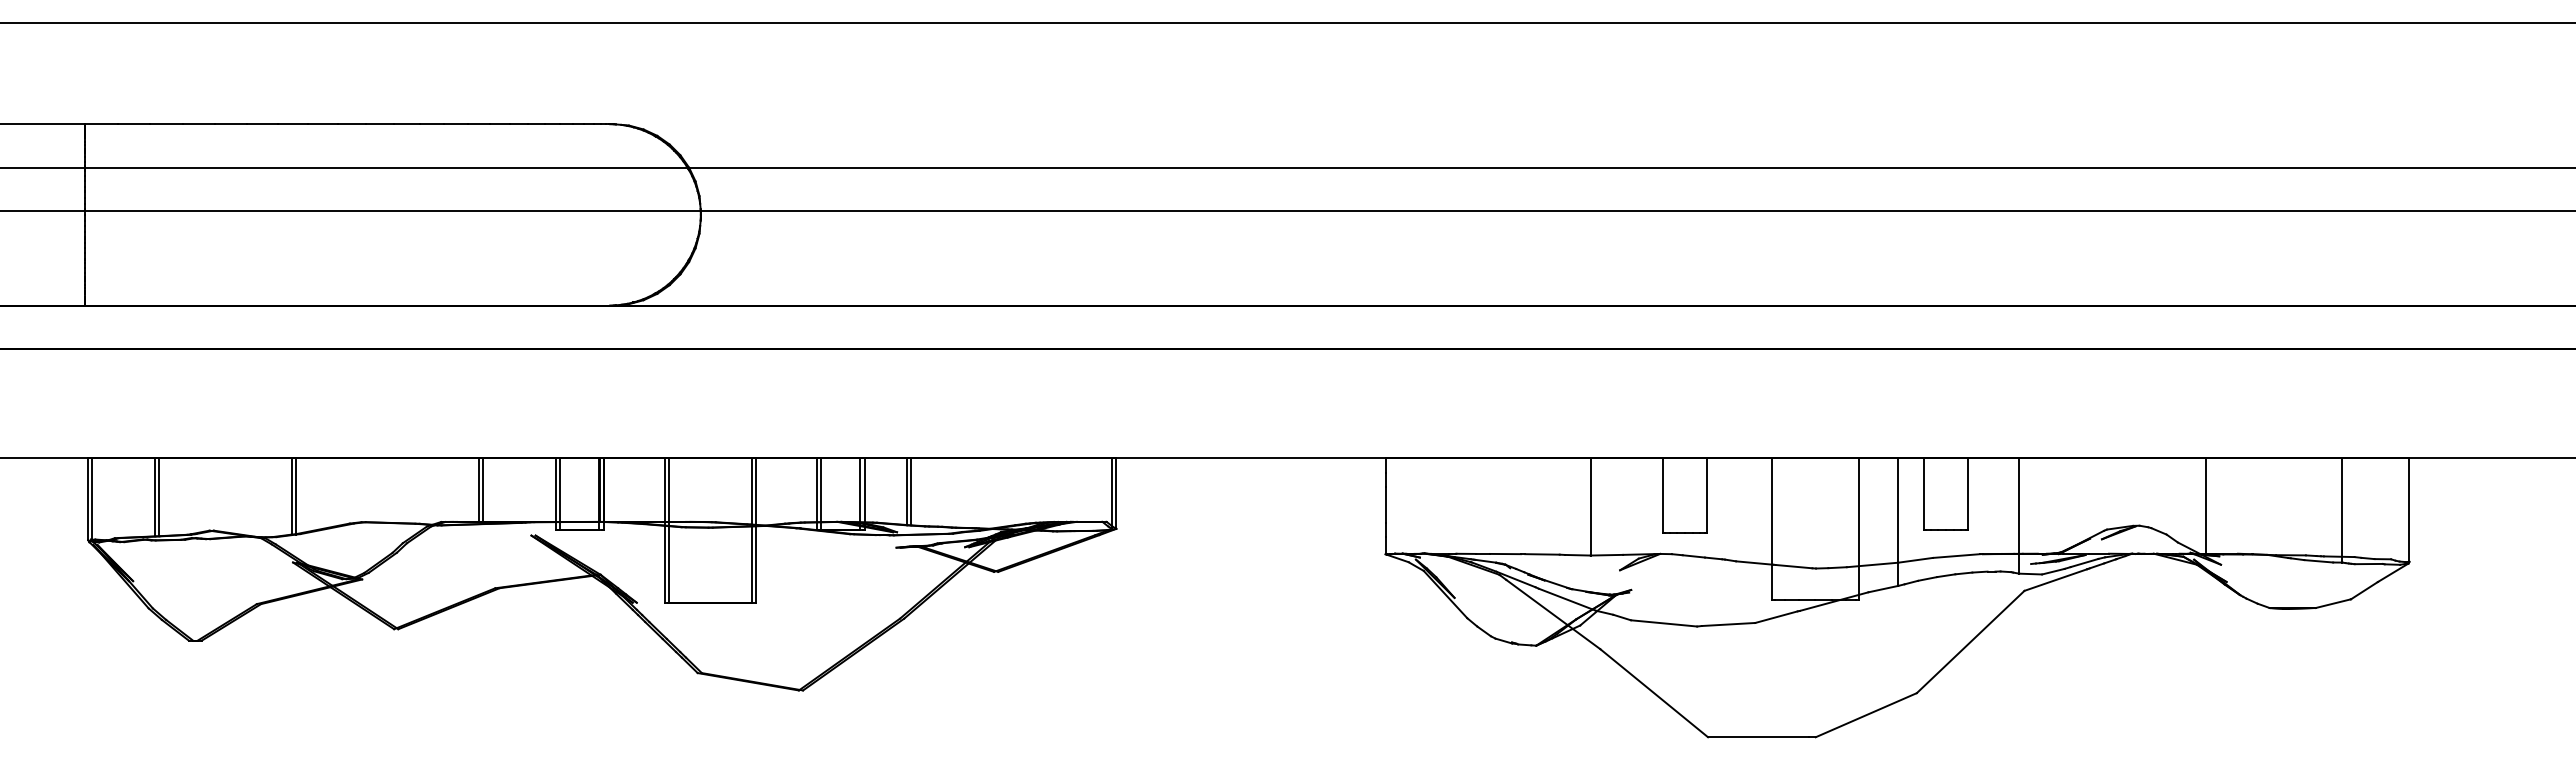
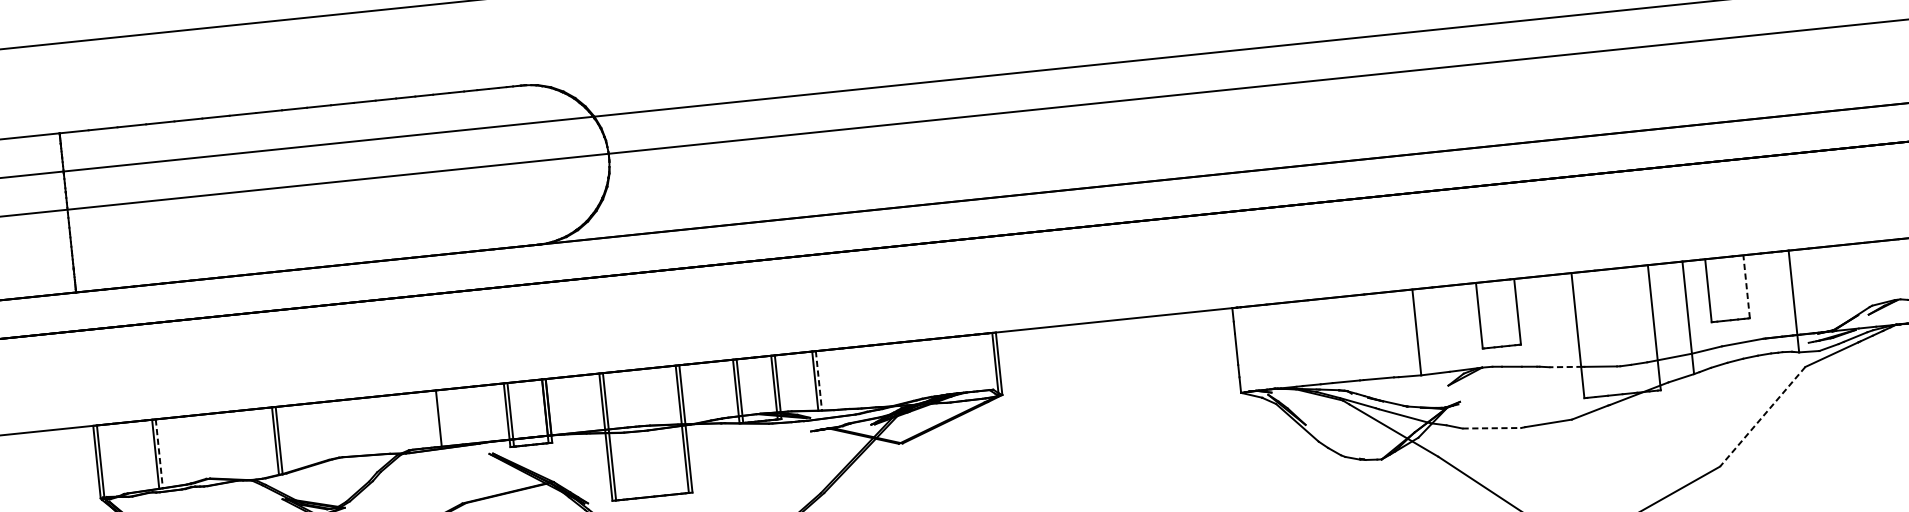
line: (482, 489) -> (442, 417), removed
line: (911, 491) -> (819, 380), solid -> dashed
line: (1967, 493) -> (1746, 286), solid -> dashed
line: (159, 497) -> (159, 454), solid -> dashed
line: (1754, 563) -> (1565, 367), solid -> dashed
line: (1664, 623) -> (1492, 428), solid -> dashed
line: (1970, 642) -> (1762, 417), solid -> dashed

